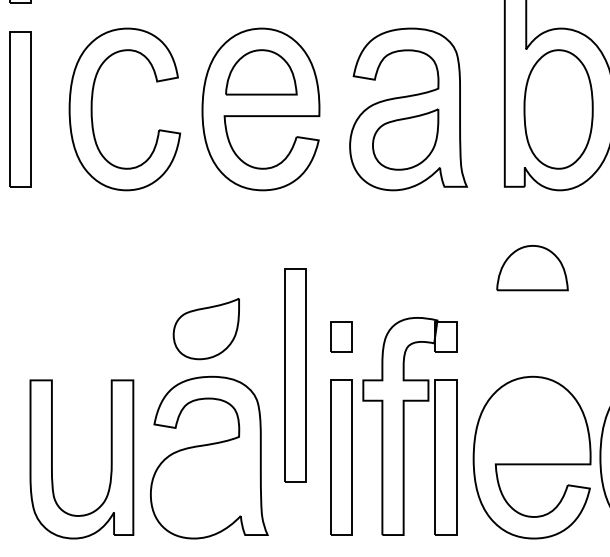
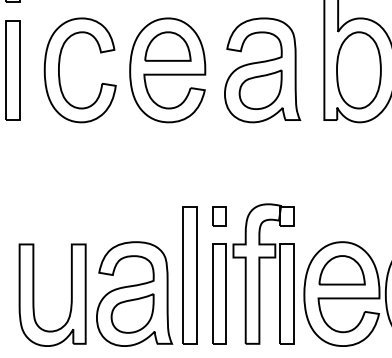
part: (531, 268) -> (341, 270), moved
part: (206, 329) -> (132, 313), moved
part: (294, 375) -> (189, 275), moved

